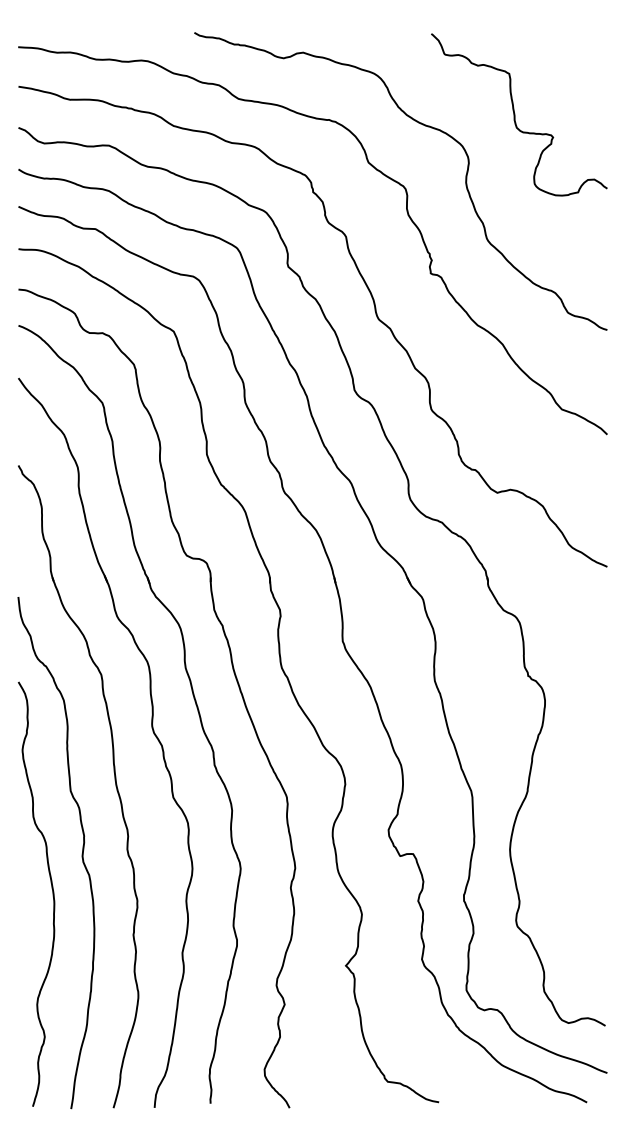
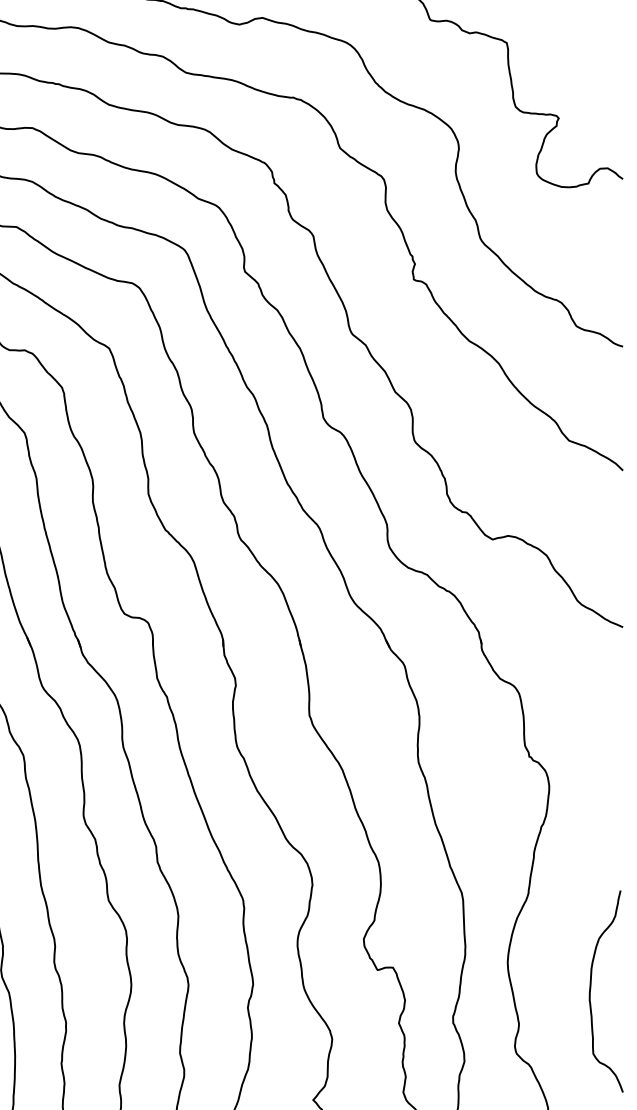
curve: (580, 874) -> (591, 991), added

